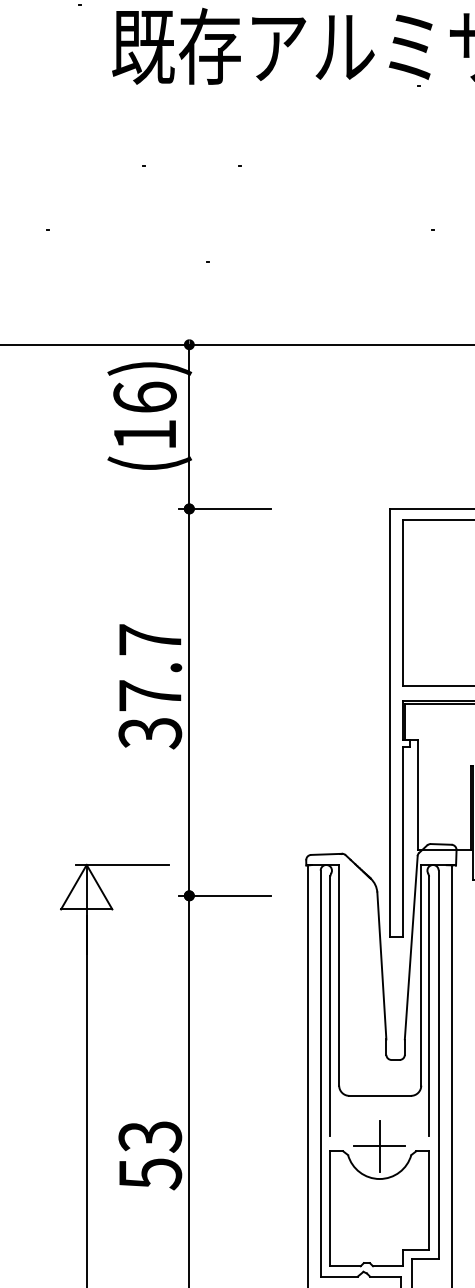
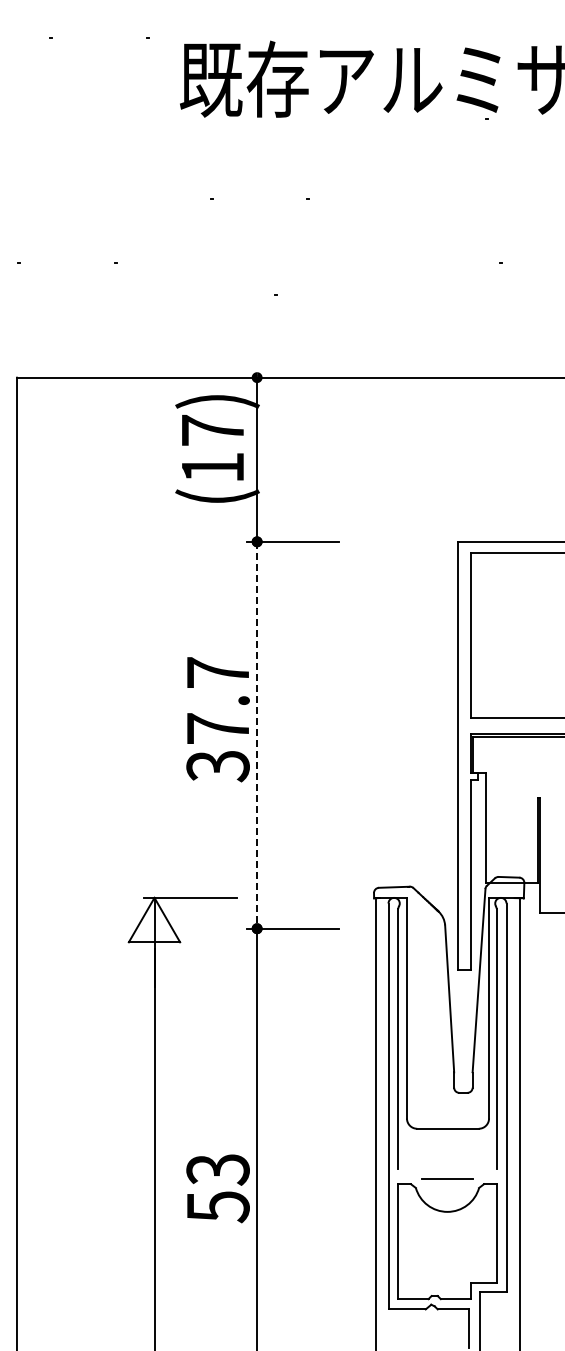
text: (144, 396) -> (212, 429), (16) -> (17)
line: (189, 702) -> (257, 735), solid -> dashed
line: (379, 1145) -> (447, 1178), removed

